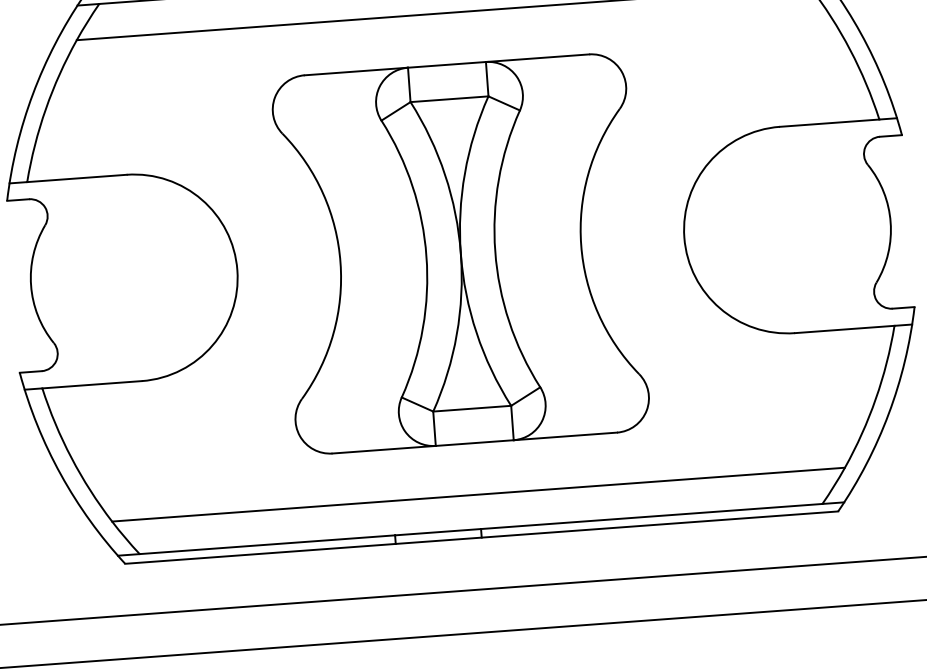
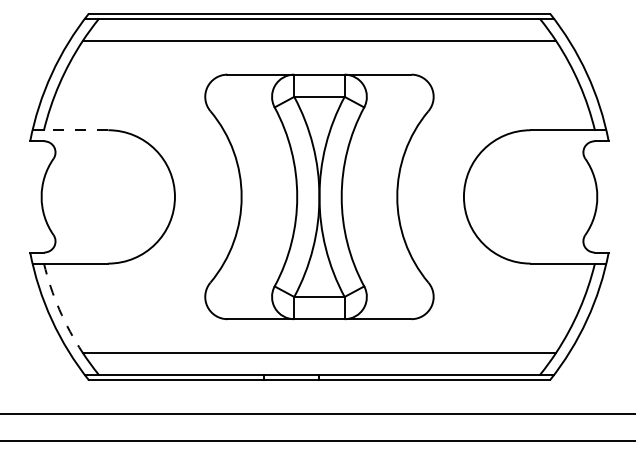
line: (75, 178) -> (75, 130), solid -> dashed
arc: (71, 457) -> (59, 309), solid -> dashed

